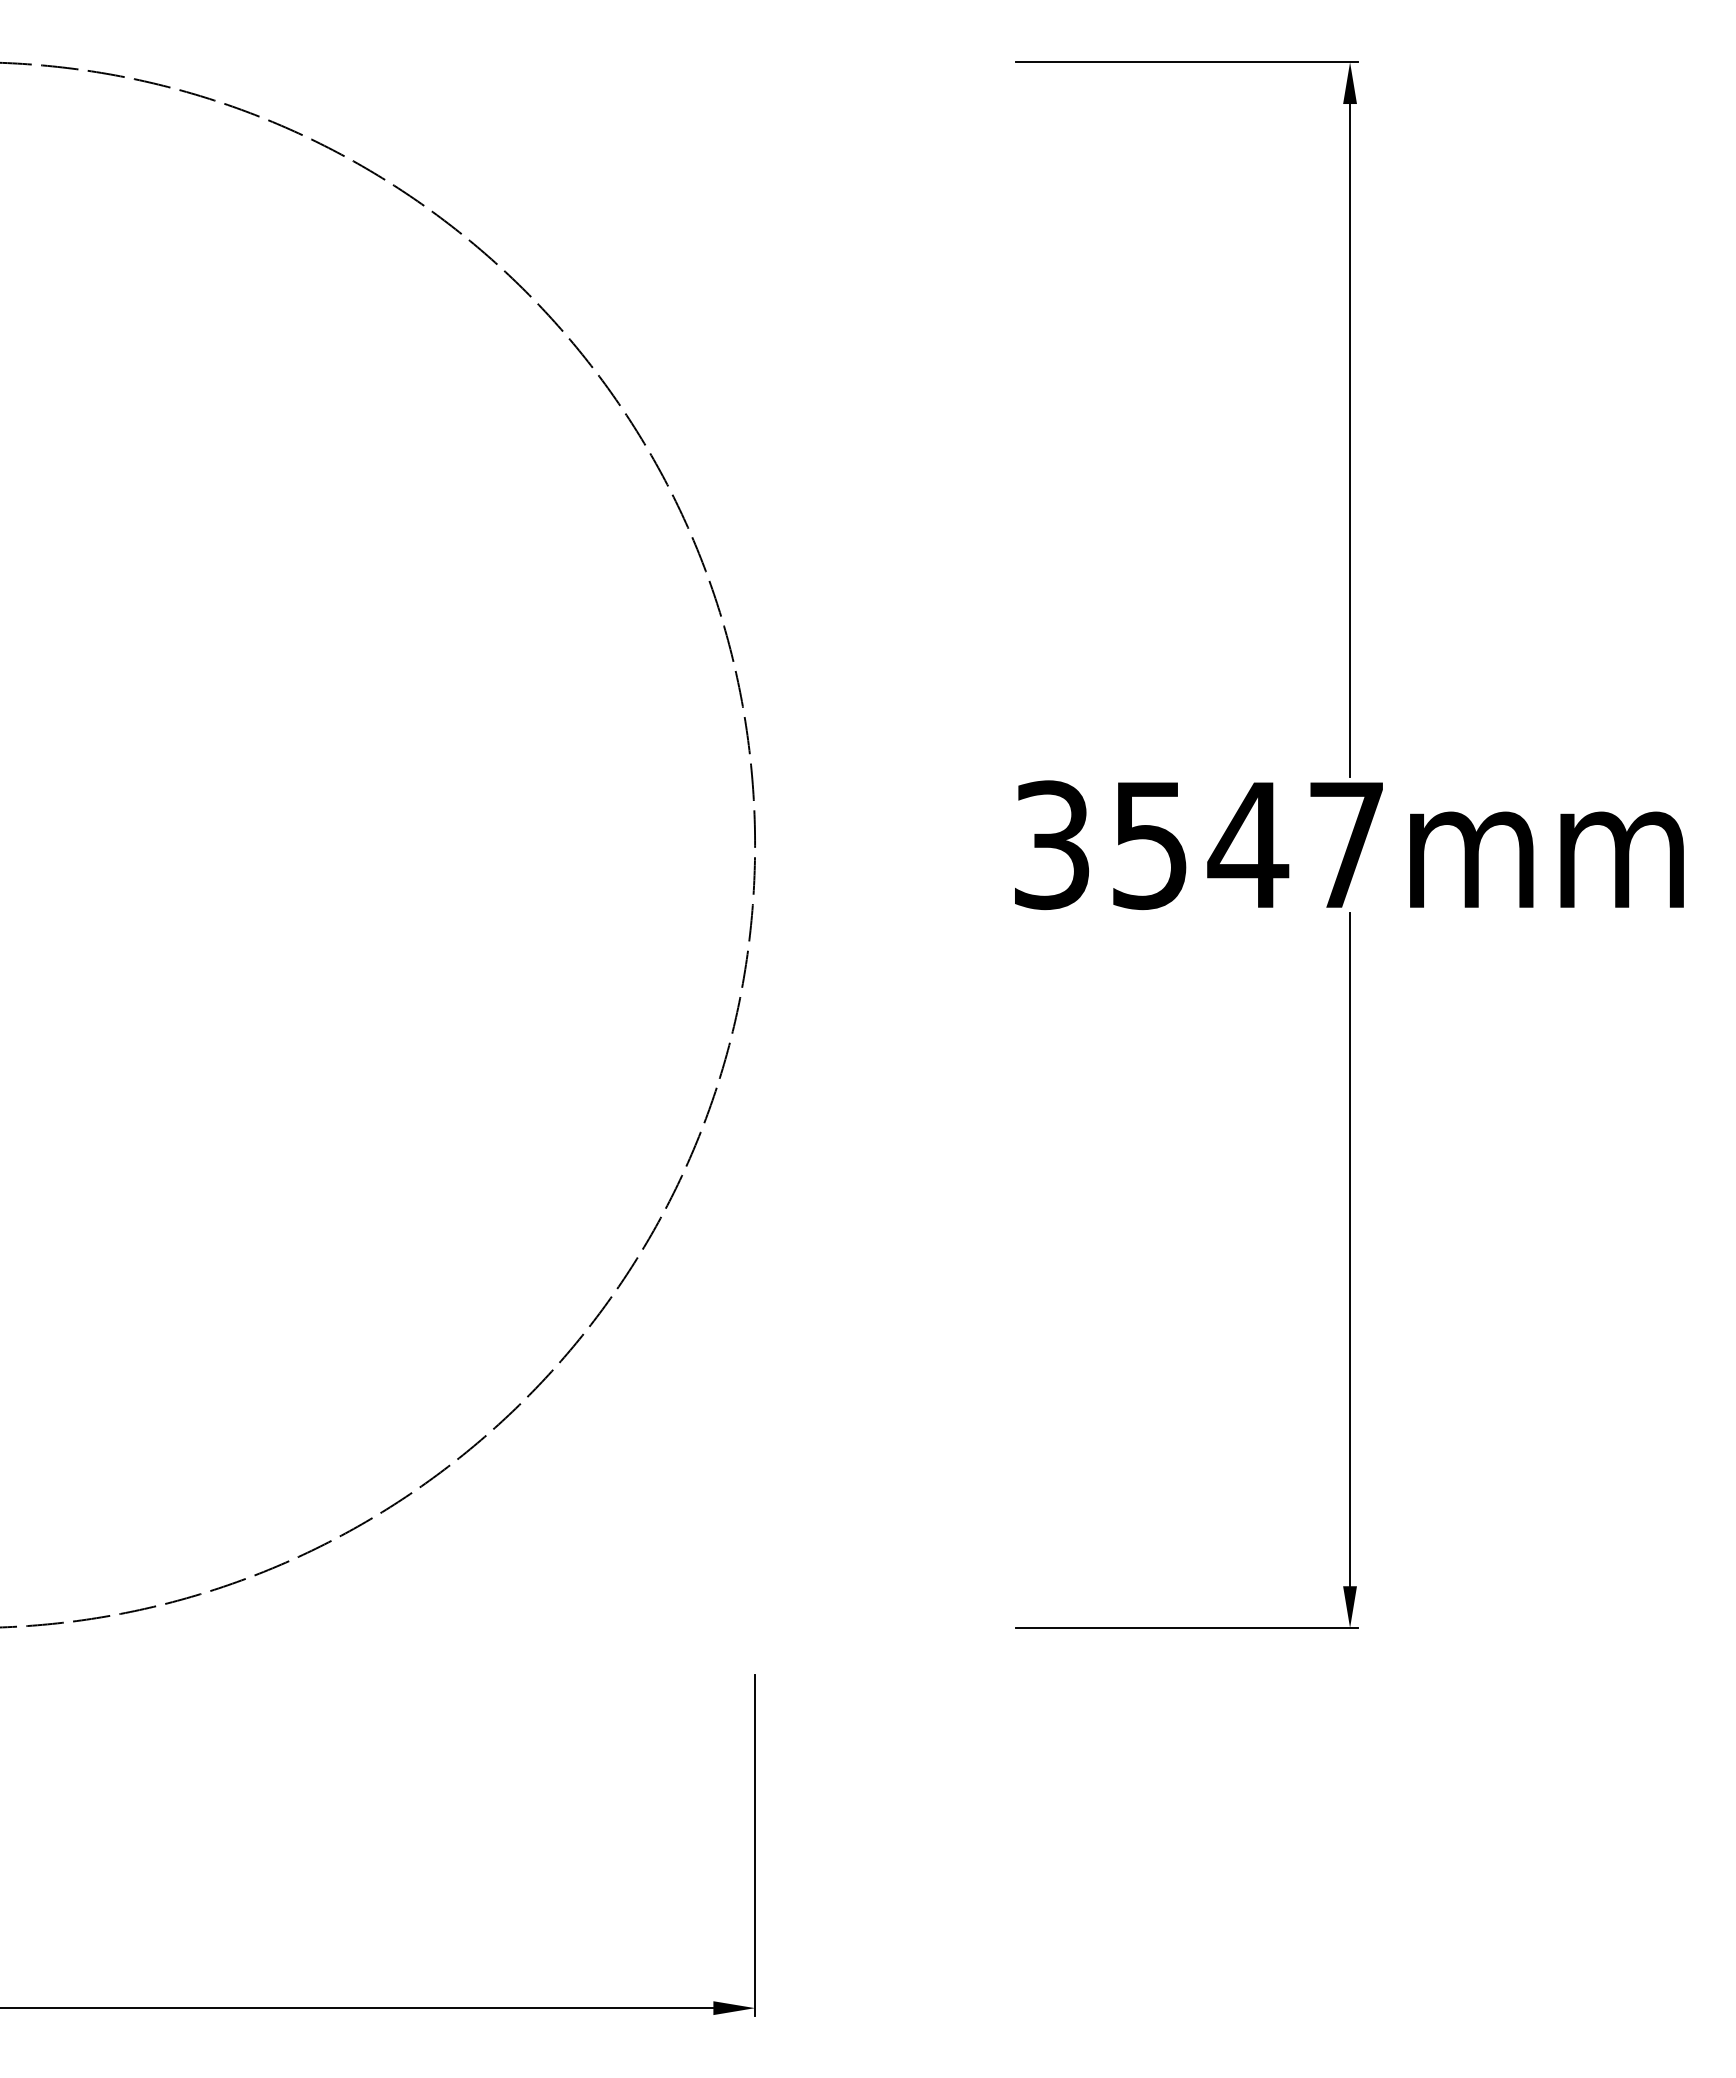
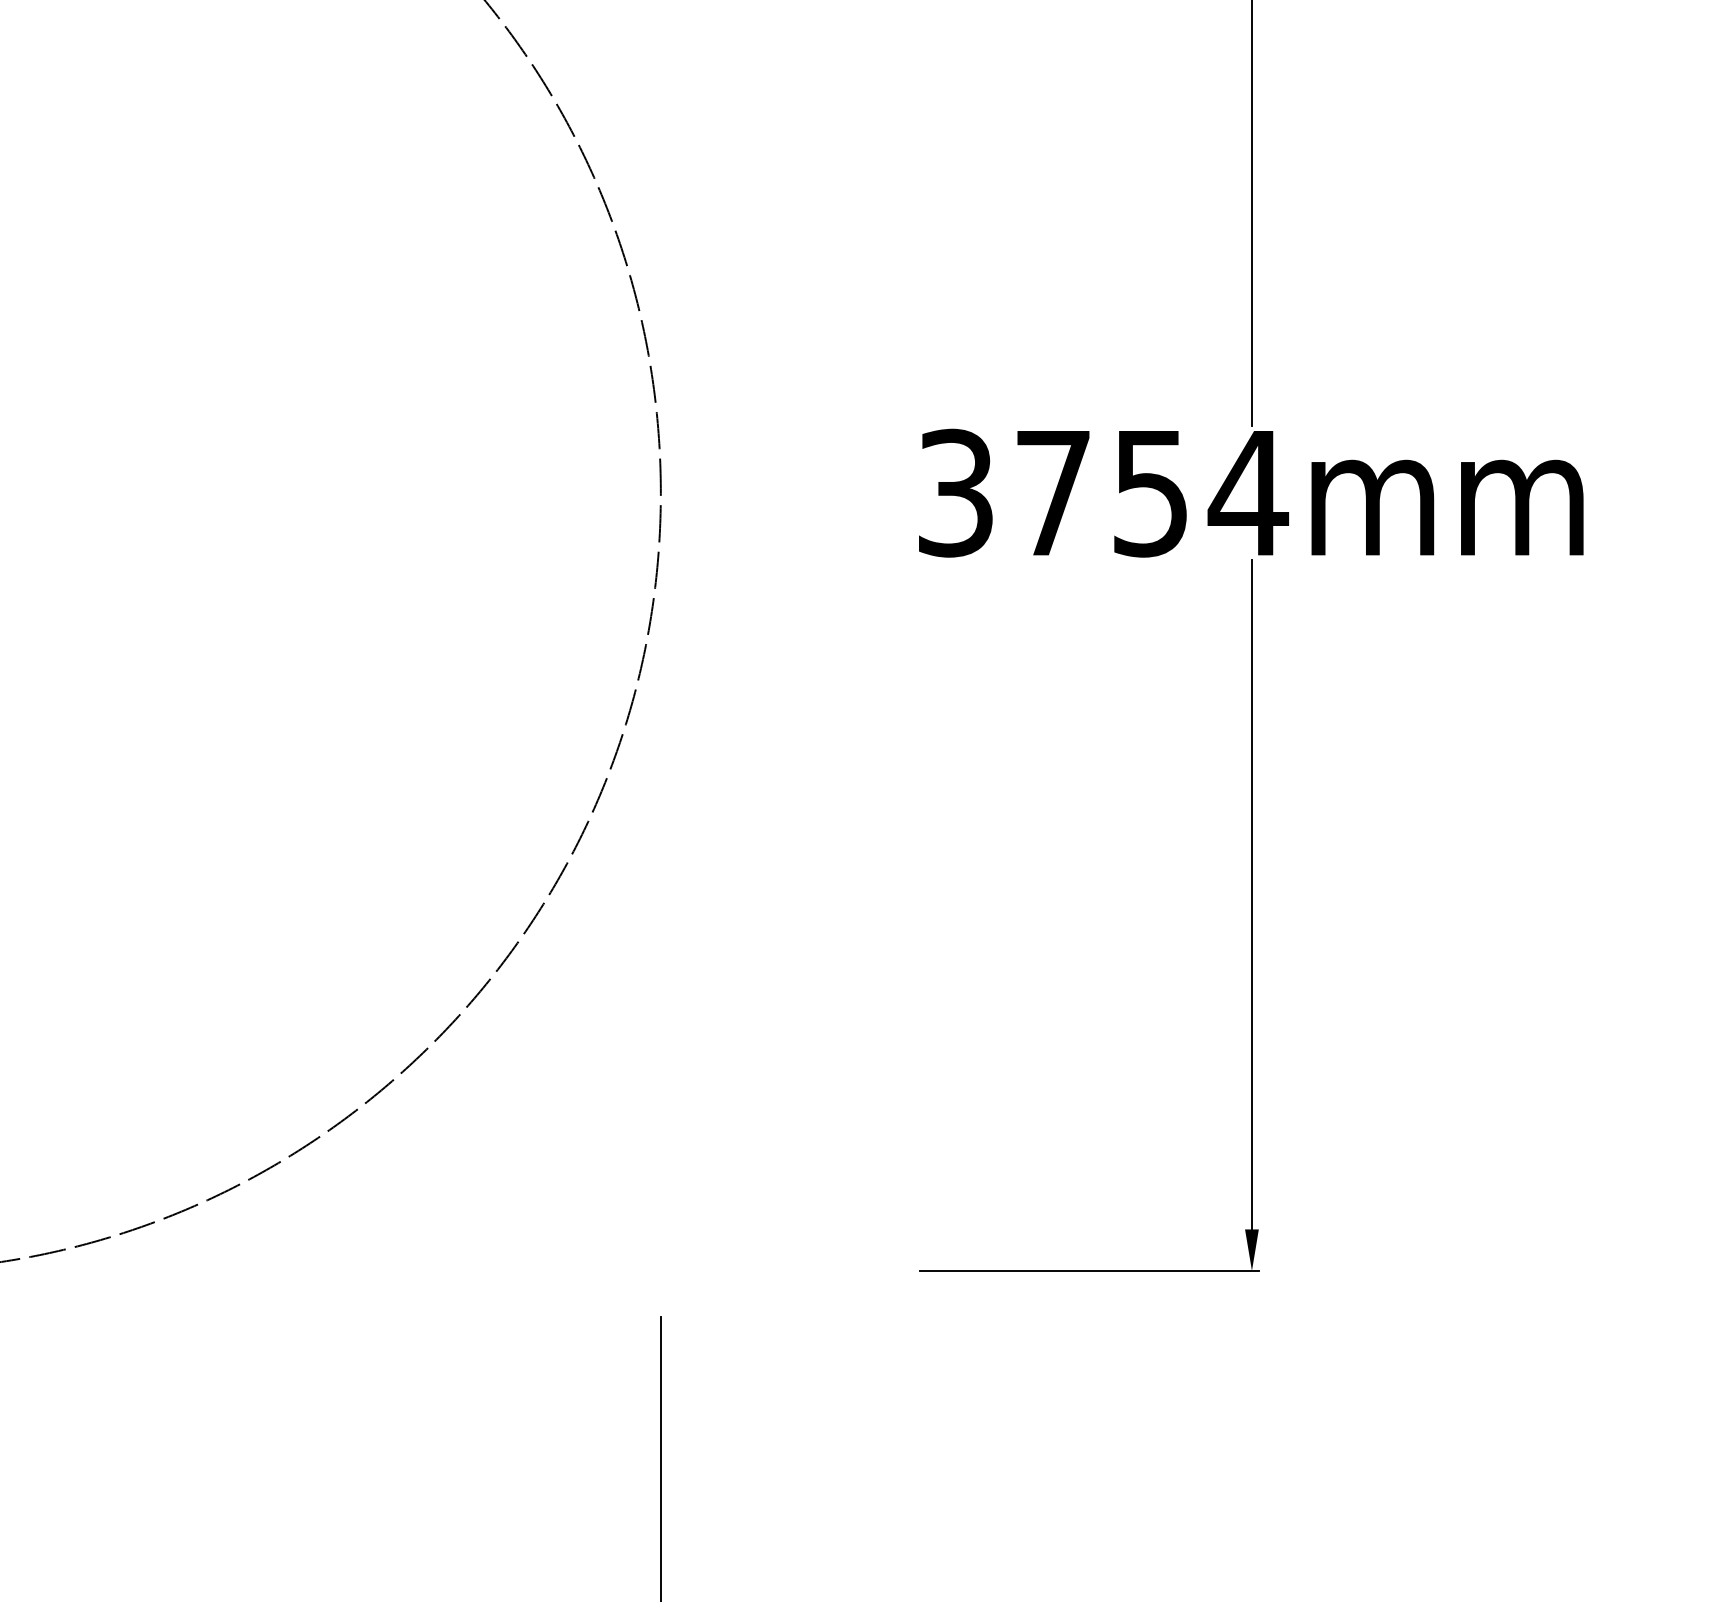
text: (1250, 846) -> (1153, 494), 3547mm -> 3754mm

